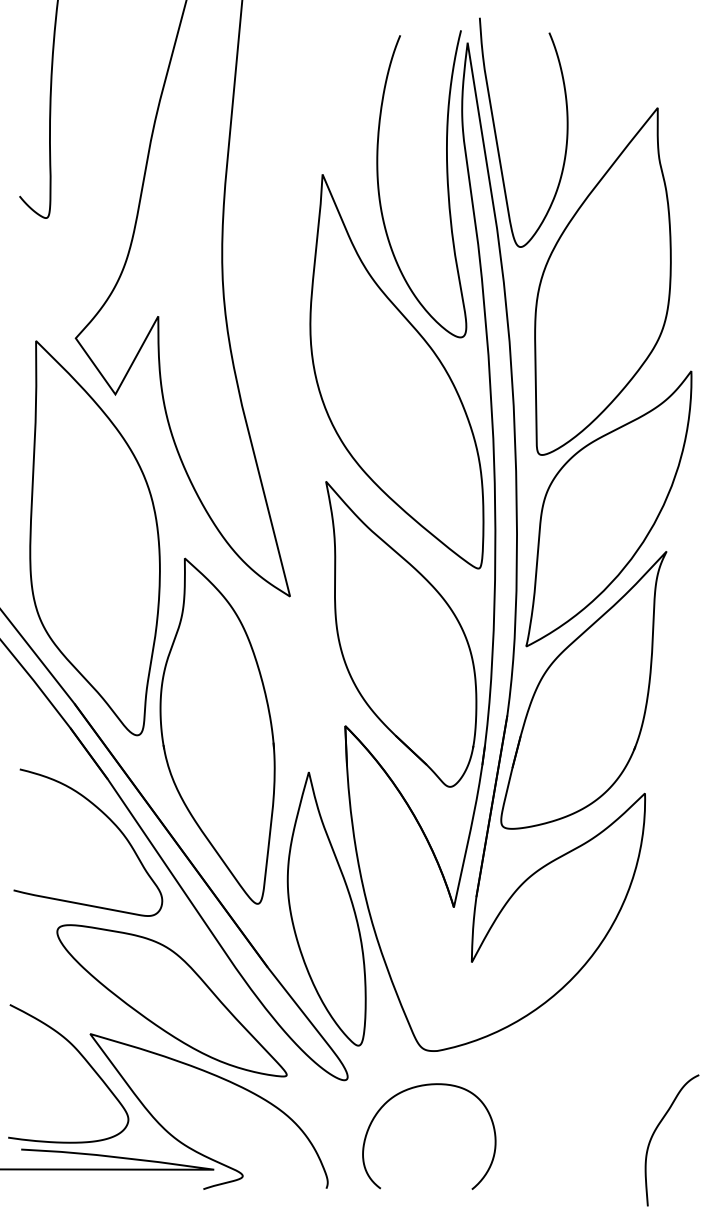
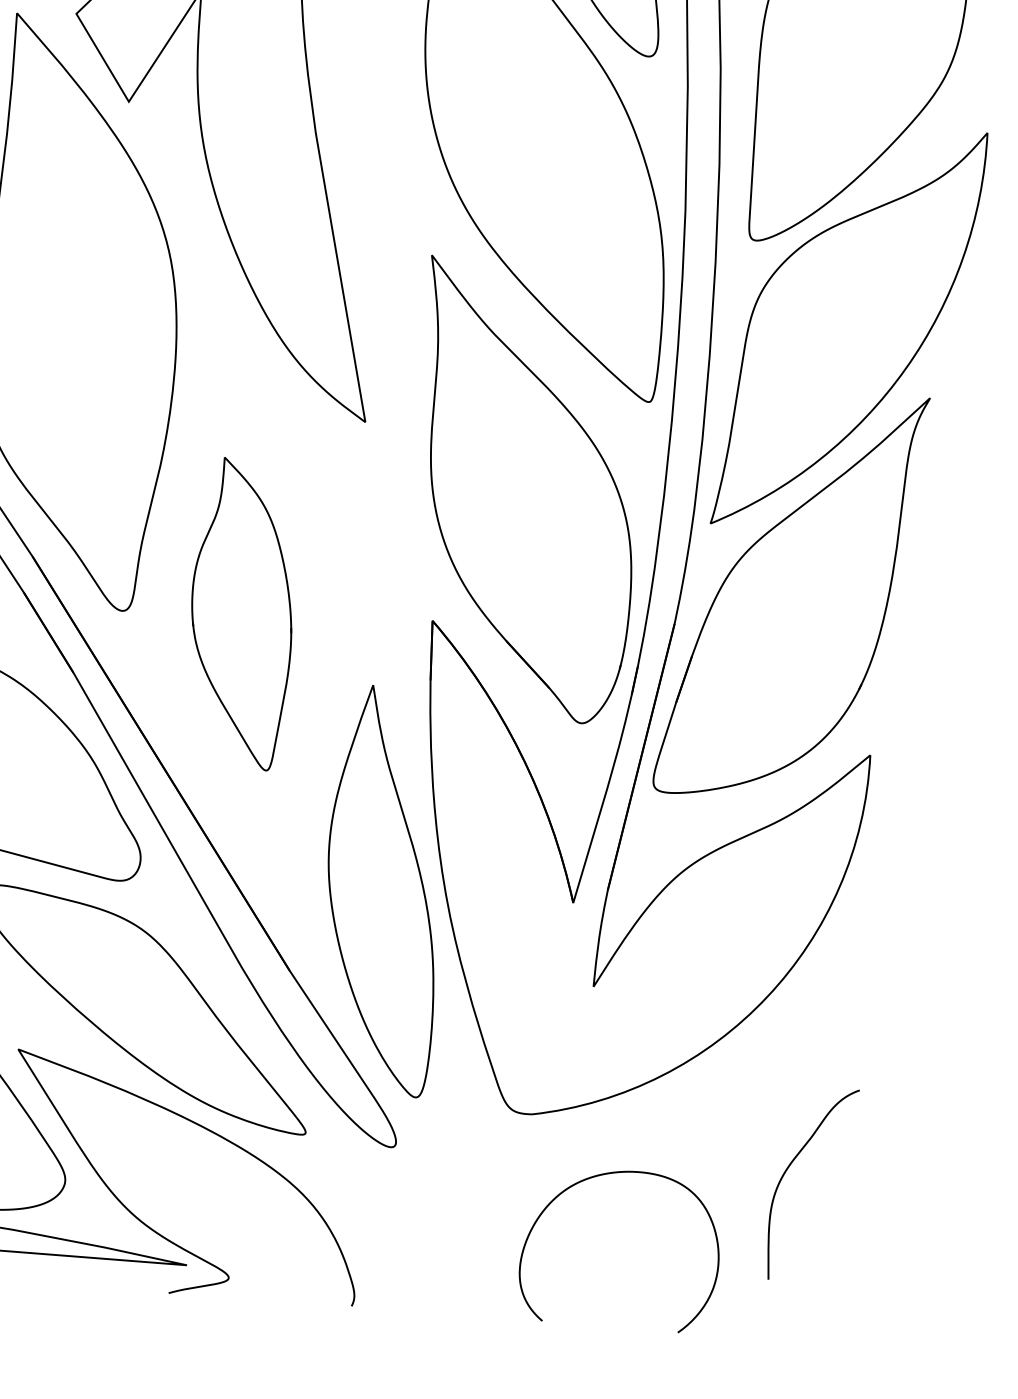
part: (217, 730) -> (242, 612), size x0.6
curve: (418, 1087) -> (610, 1174), moved
curve: (655, 1132) -> (788, 1170), moved

